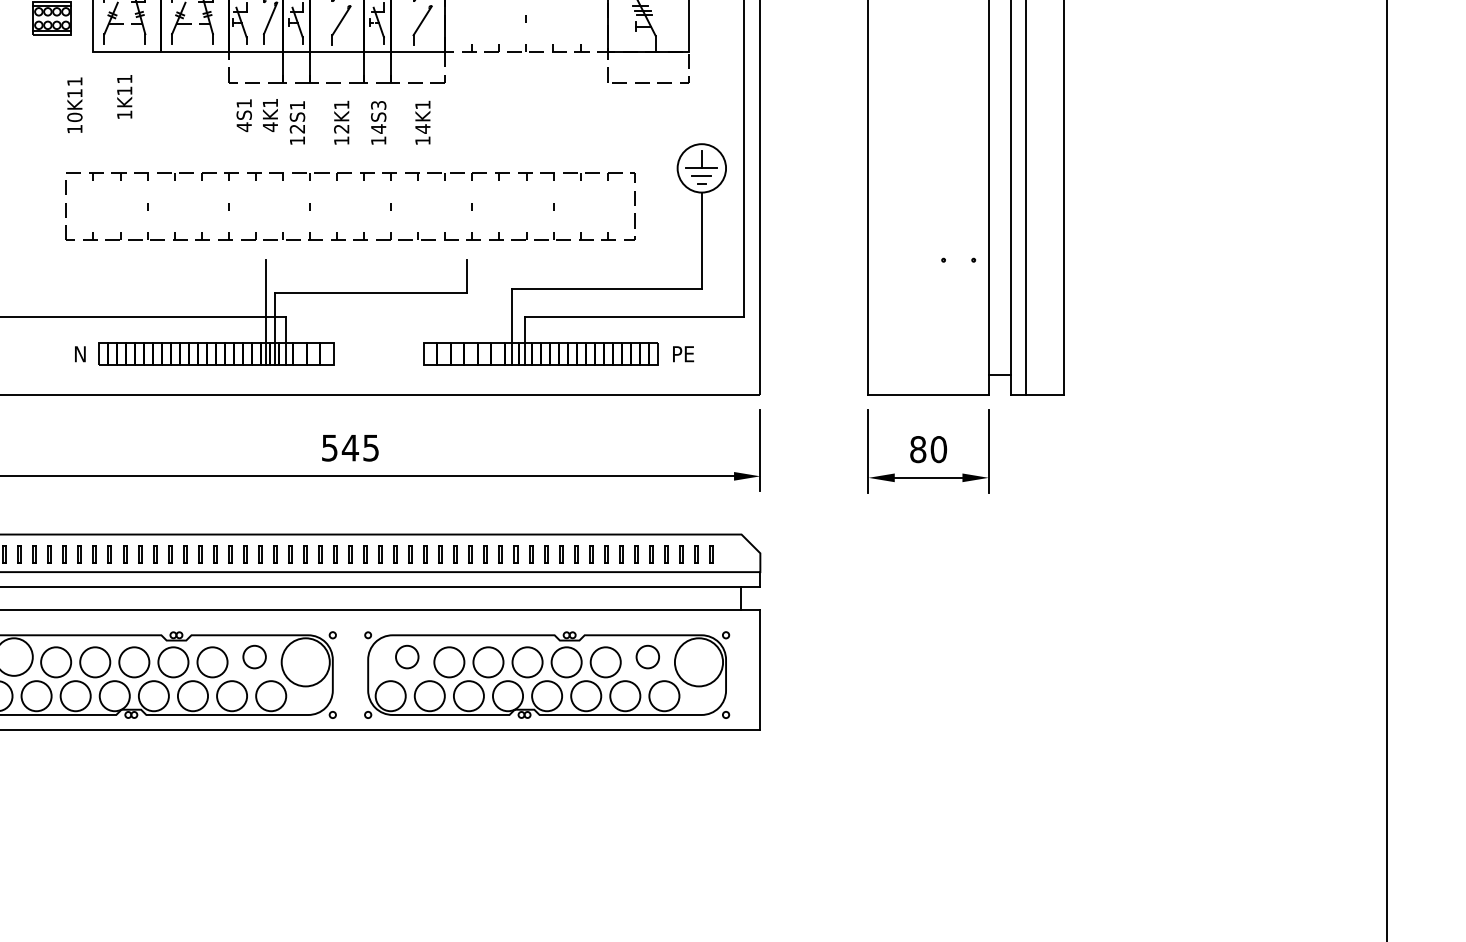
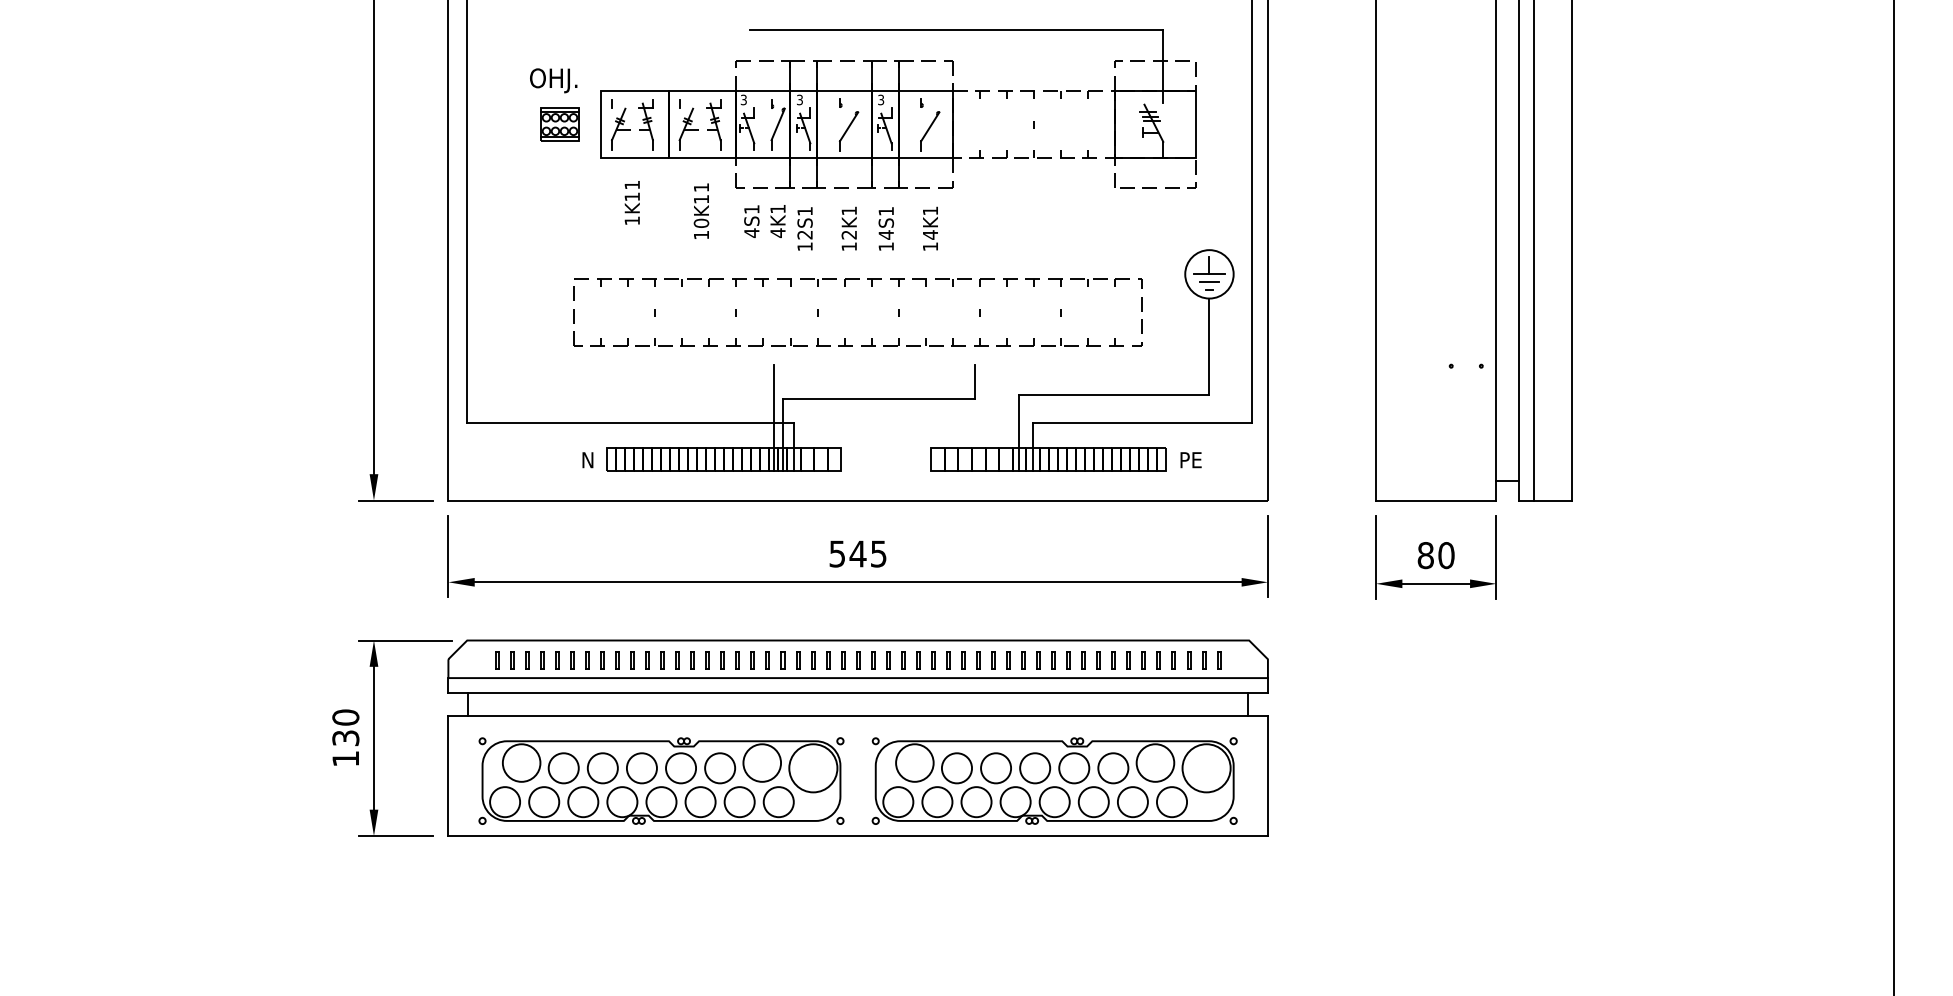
text: (74, 104) -> (701, 210), moved
text: (378, 105) -> (886, 211), 14S3 -> 14S1
circle: (254, 656) -> (762, 762), size x1.67
circle: (406, 656) -> (914, 762), size x1.67
circle: (647, 656) -> (1155, 762), size x1.67

